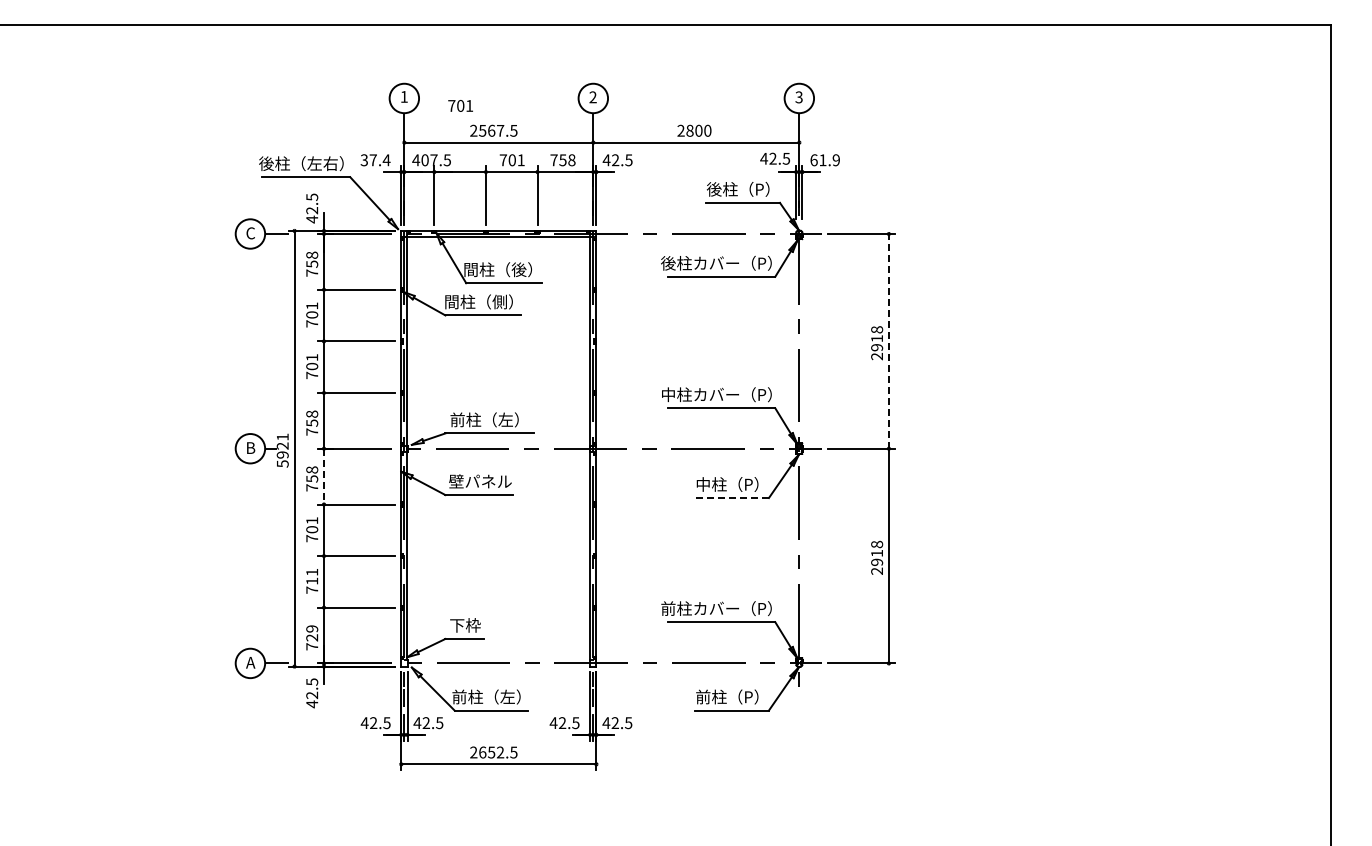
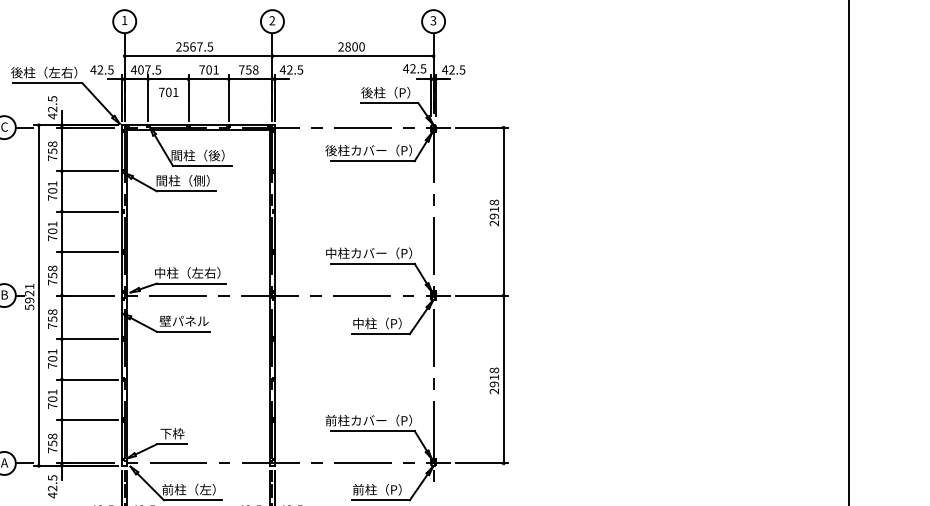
text: (460, 105) -> (168, 92), moved
text: (375, 160) -> (102, 70), 37.4 -> 42.5
text: (824, 160) -> (453, 70), 61.9 -> 42.5
line: (888, 340) -> (503, 210), dashed -> solid
text: (484, 419) -> (187, 272), 前柱（左） -> 中柱（左右）
line: (324, 476) -> (62, 317), dashed -> solid
line: (732, 498) -> (381, 334), dashed -> solid
text: (312, 580) -> (52, 398), 711 -> 701
text: (312, 633) -> (52, 440), 729 -> 758

